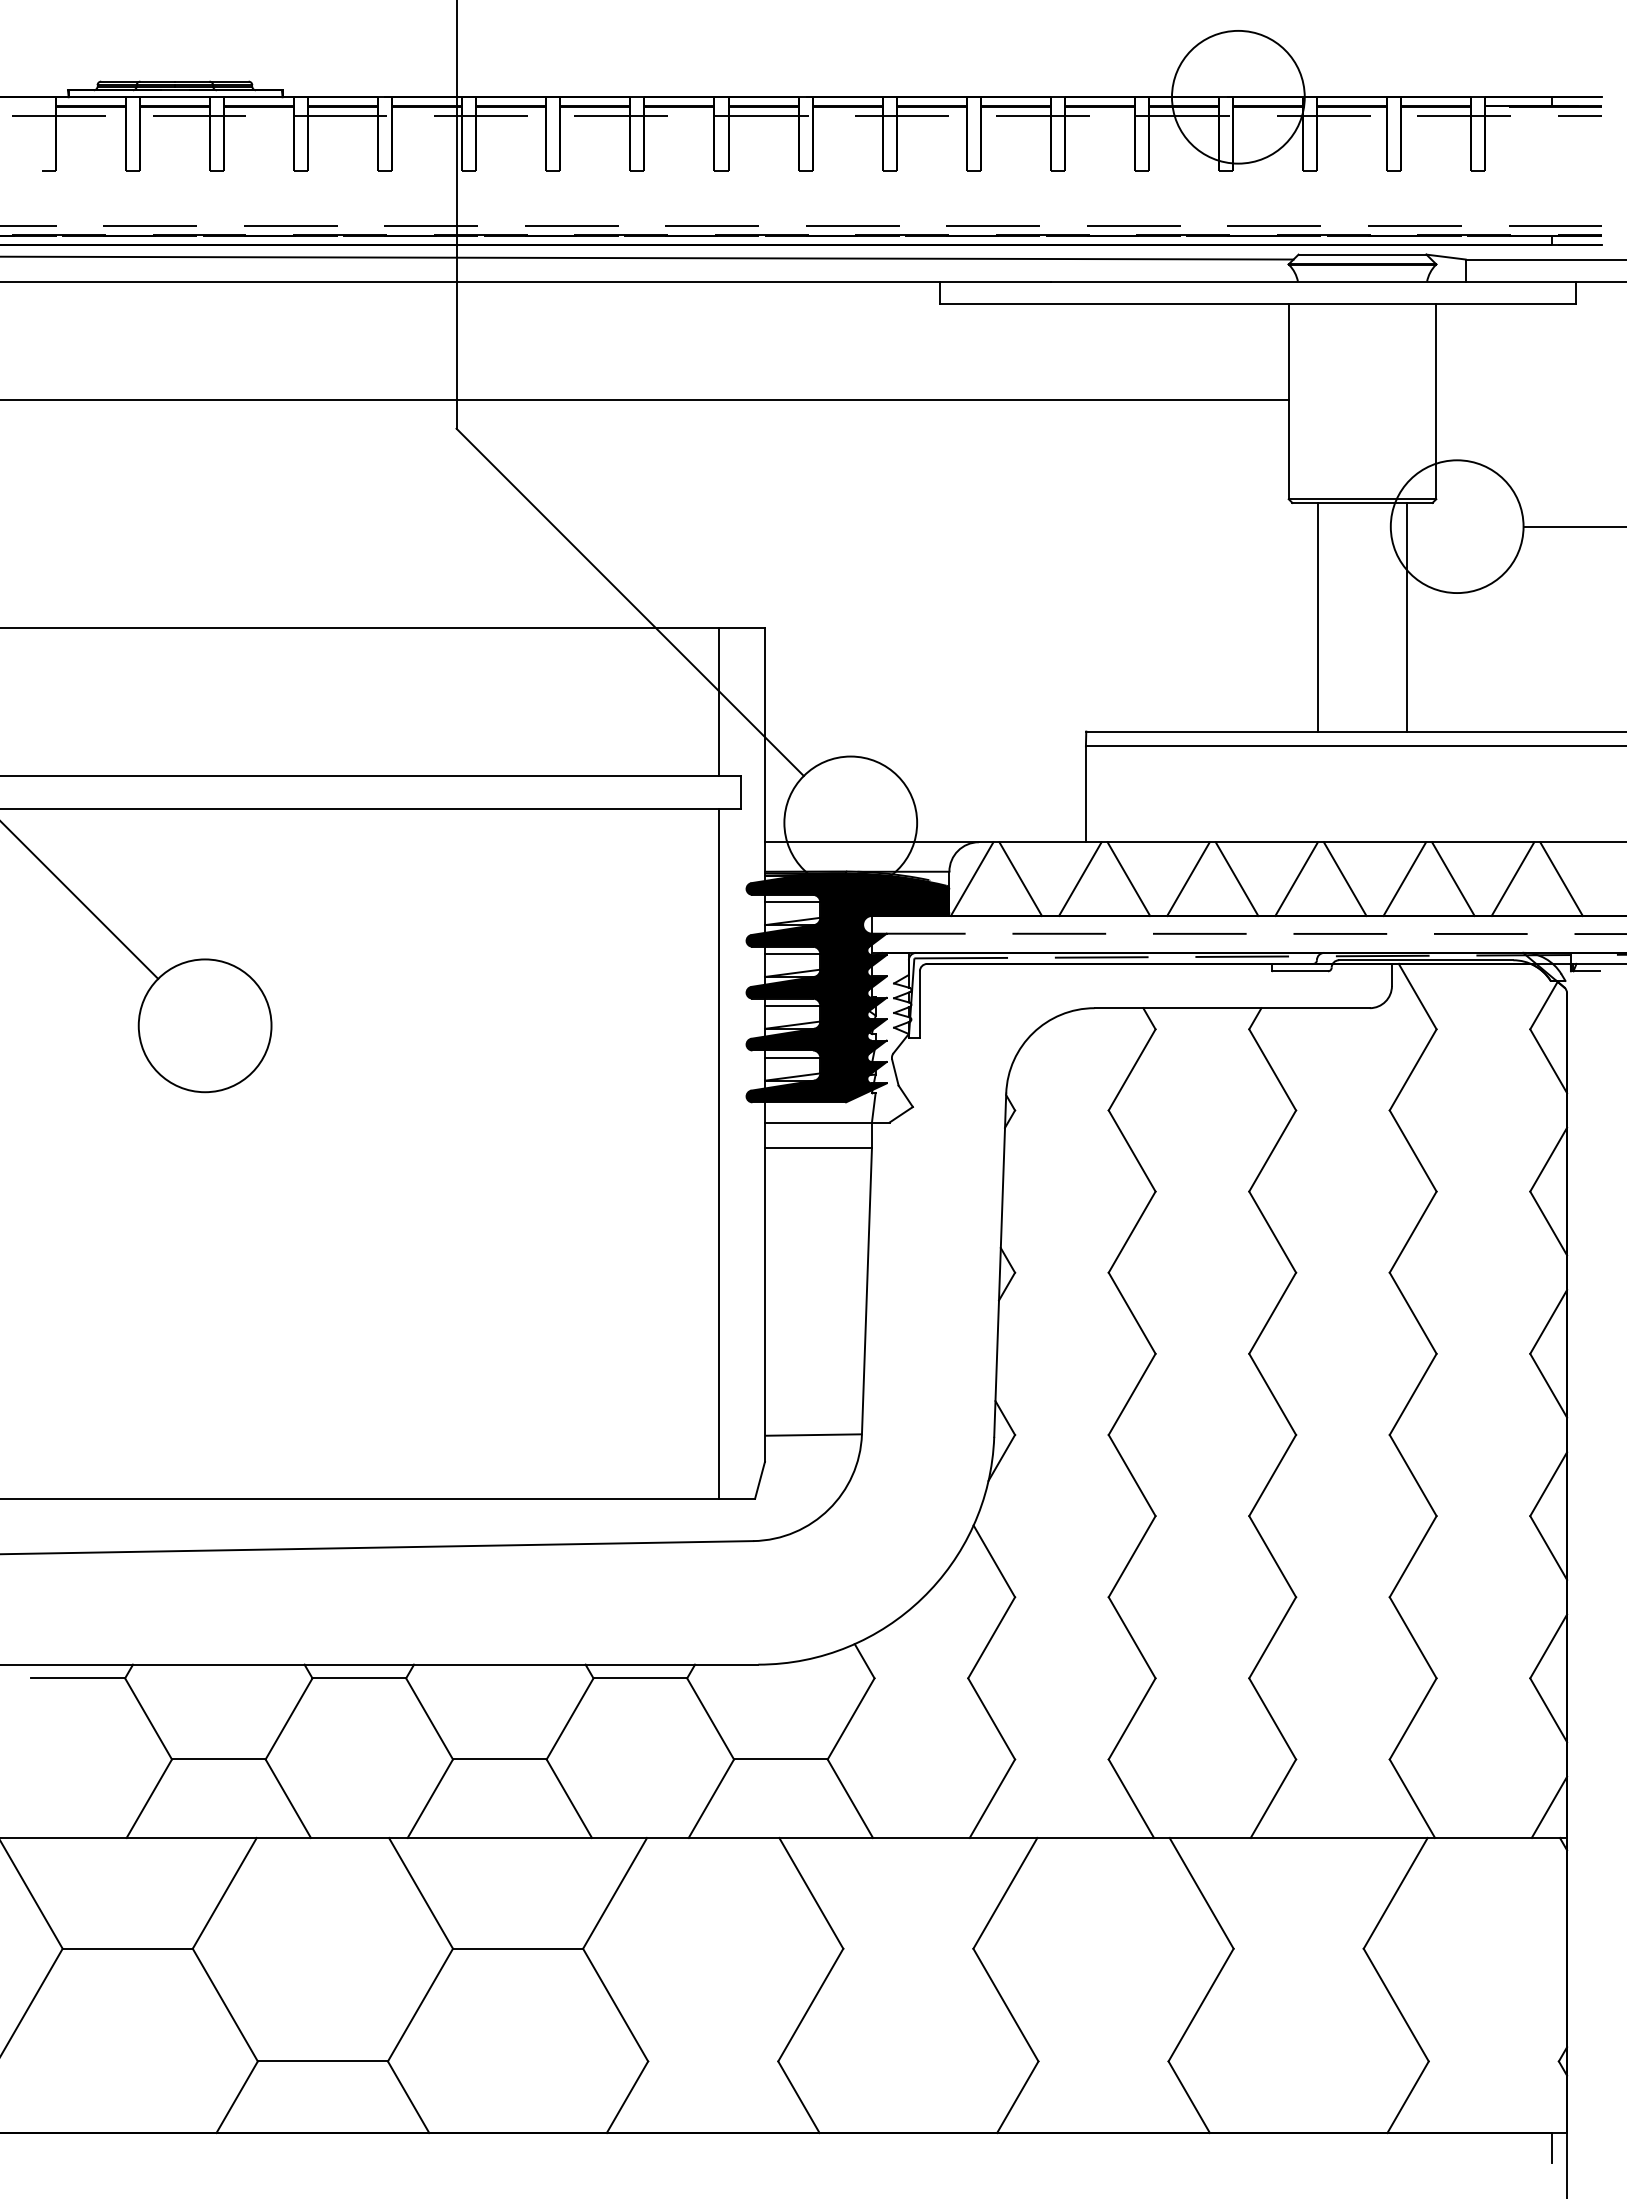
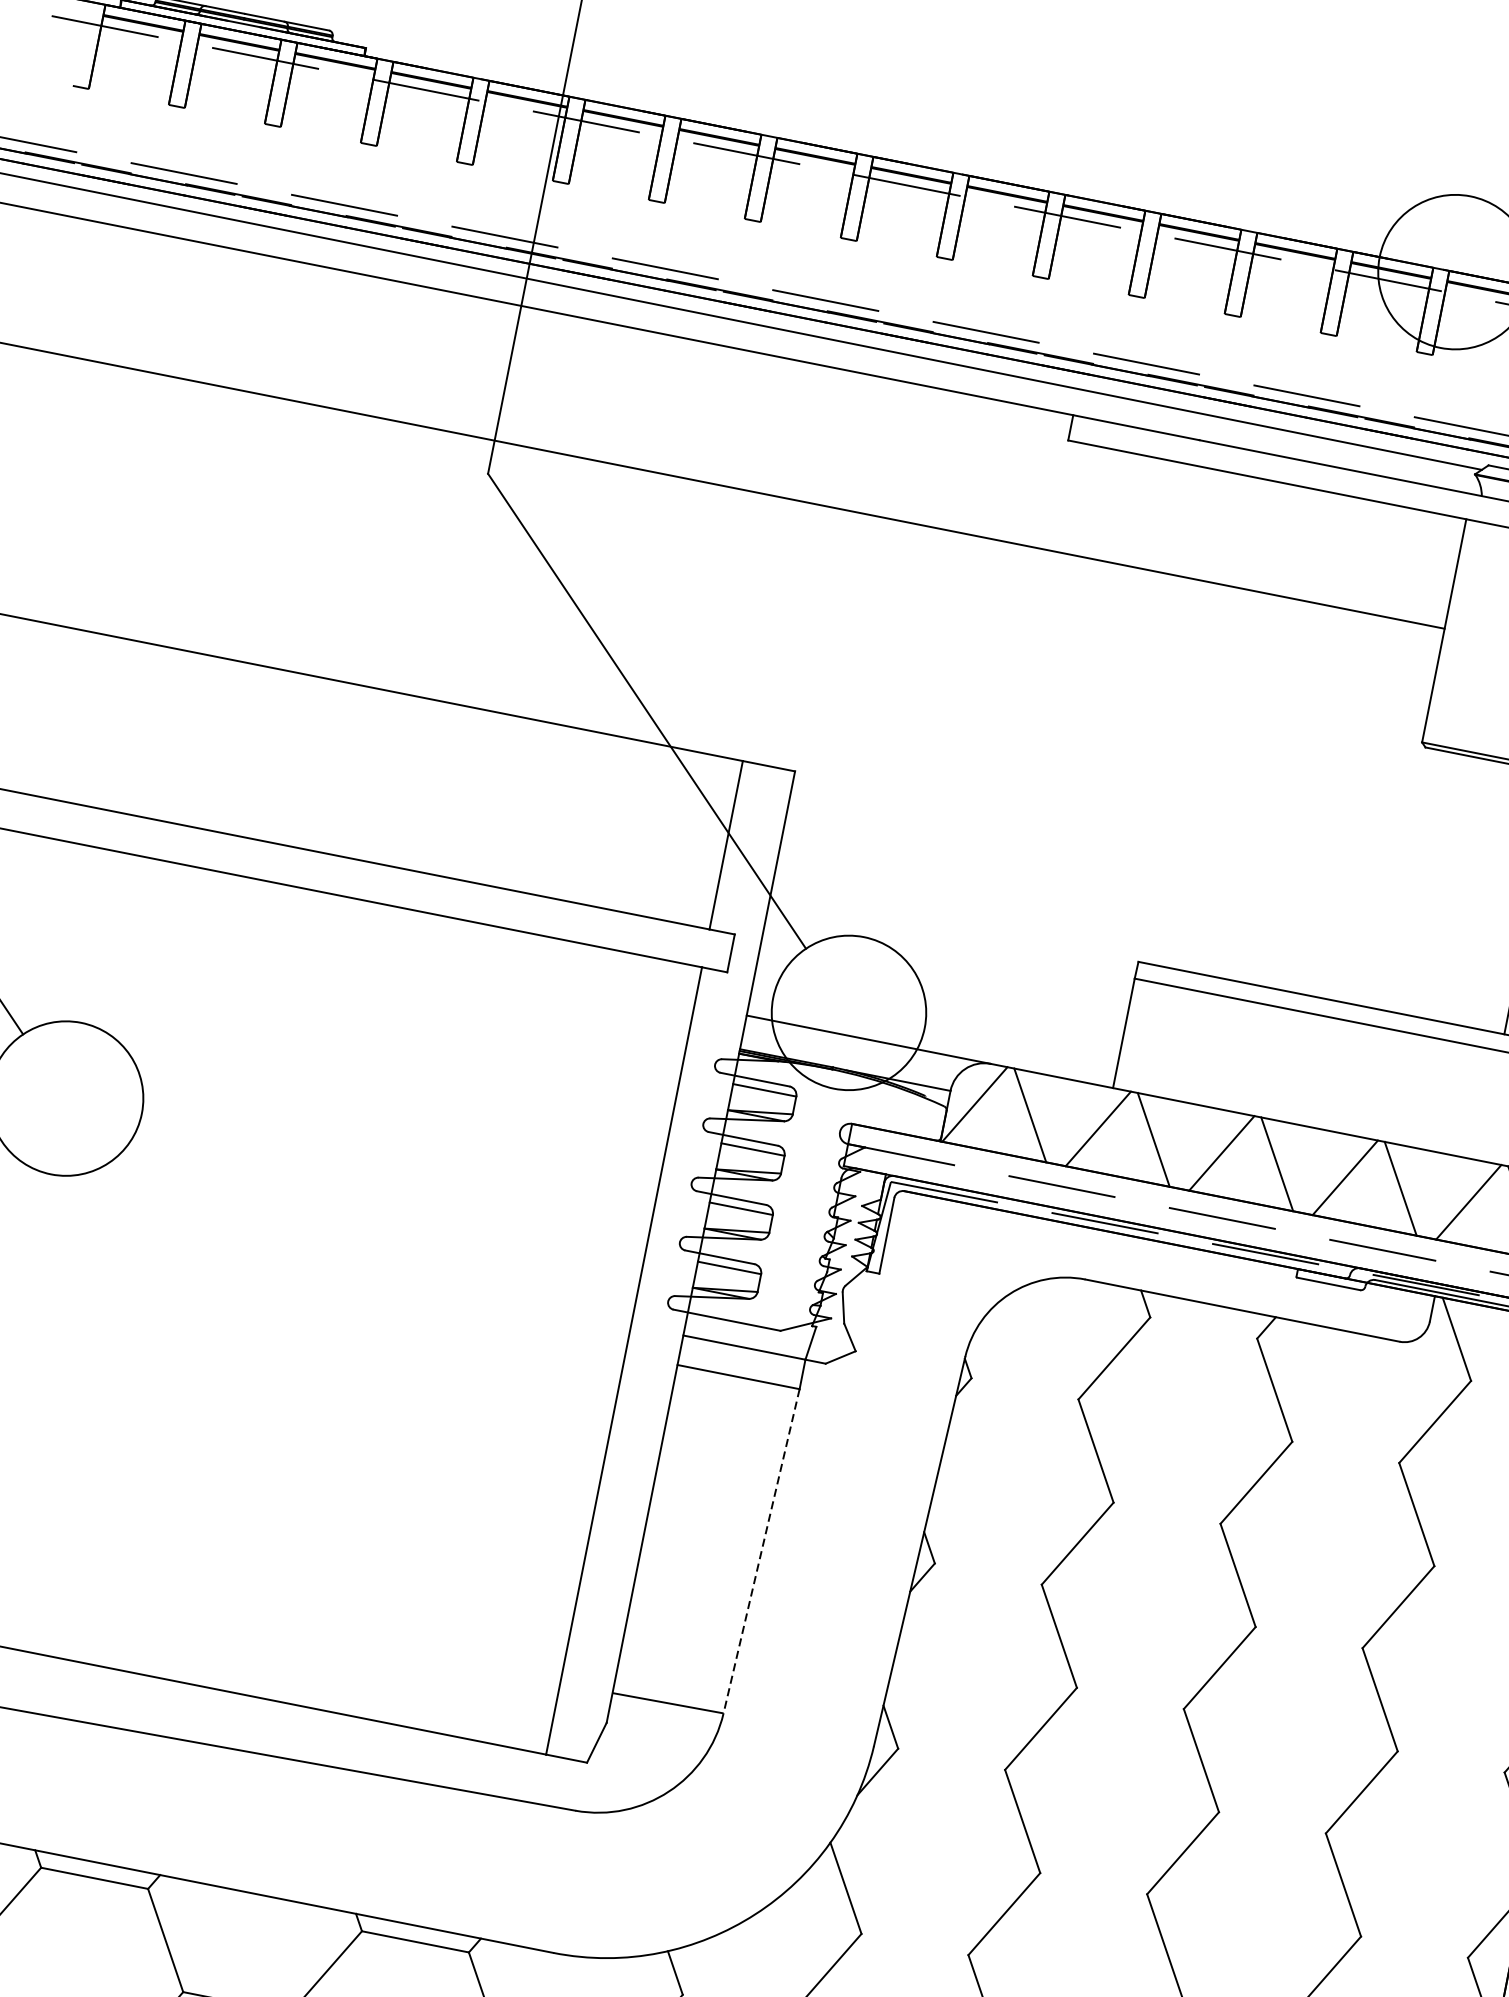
line: (1318, 616) -> (1429, 882), removed
fill: (847, 987) -> (808, 1200), removed
line: (866, 1291) -> (761, 1551), solid -> dashed

